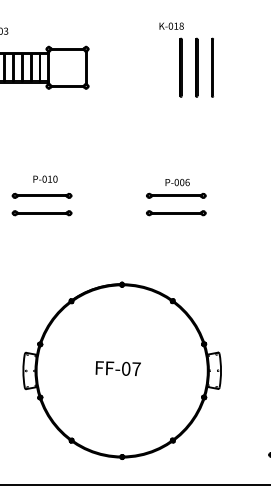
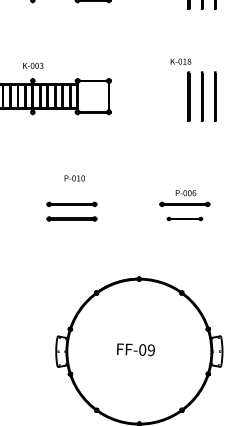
text: (45, 179) -> (74, 178), moved
part: (175, 212) -> (184, 218), size x0.7
text: (136, 369) -> (151, 350), FF-07 -> FF-09

